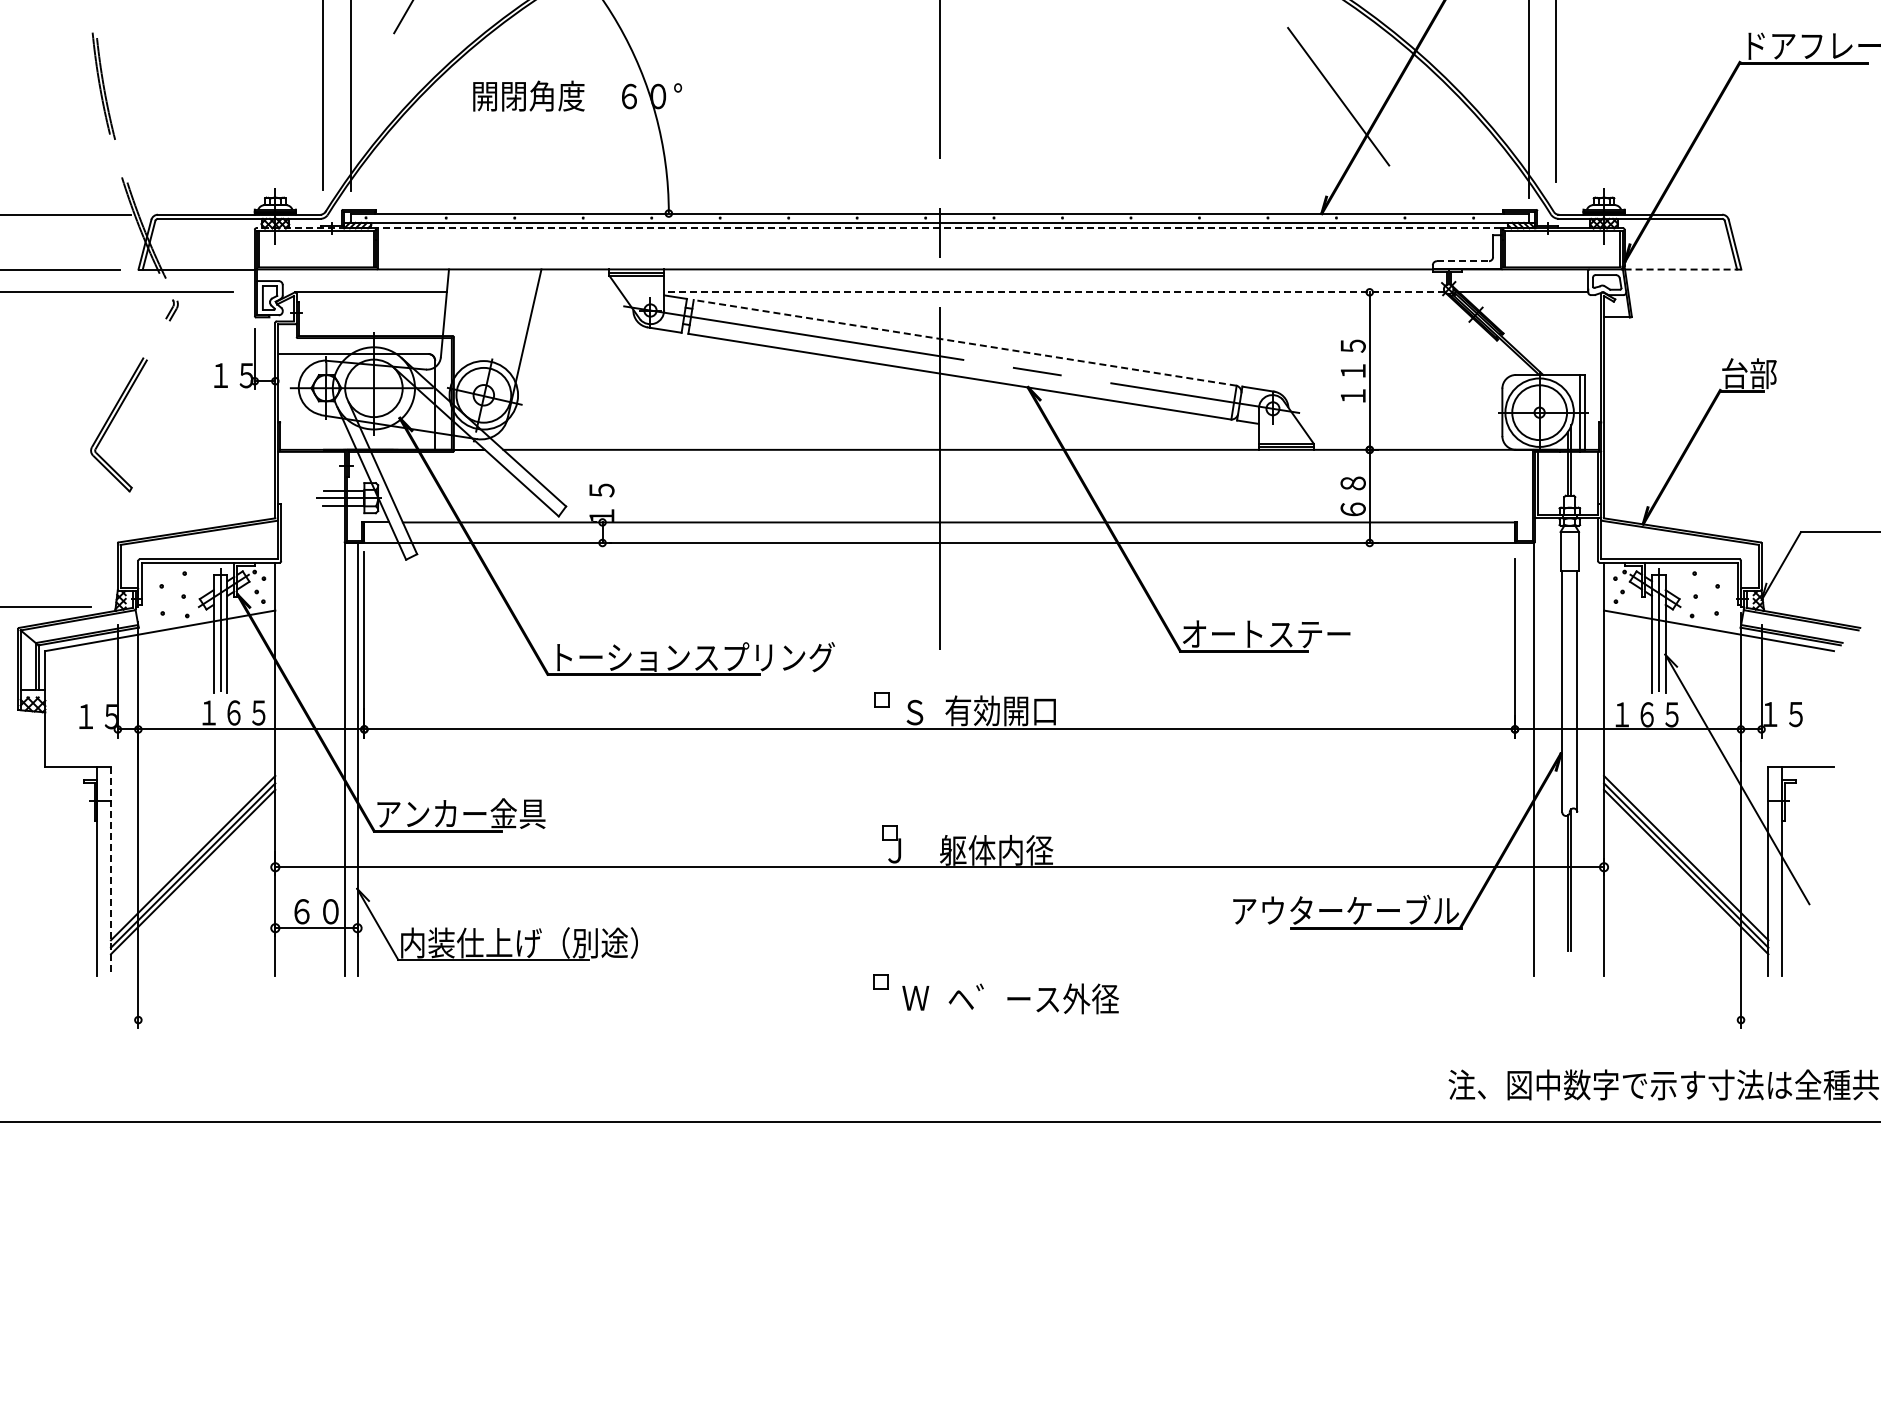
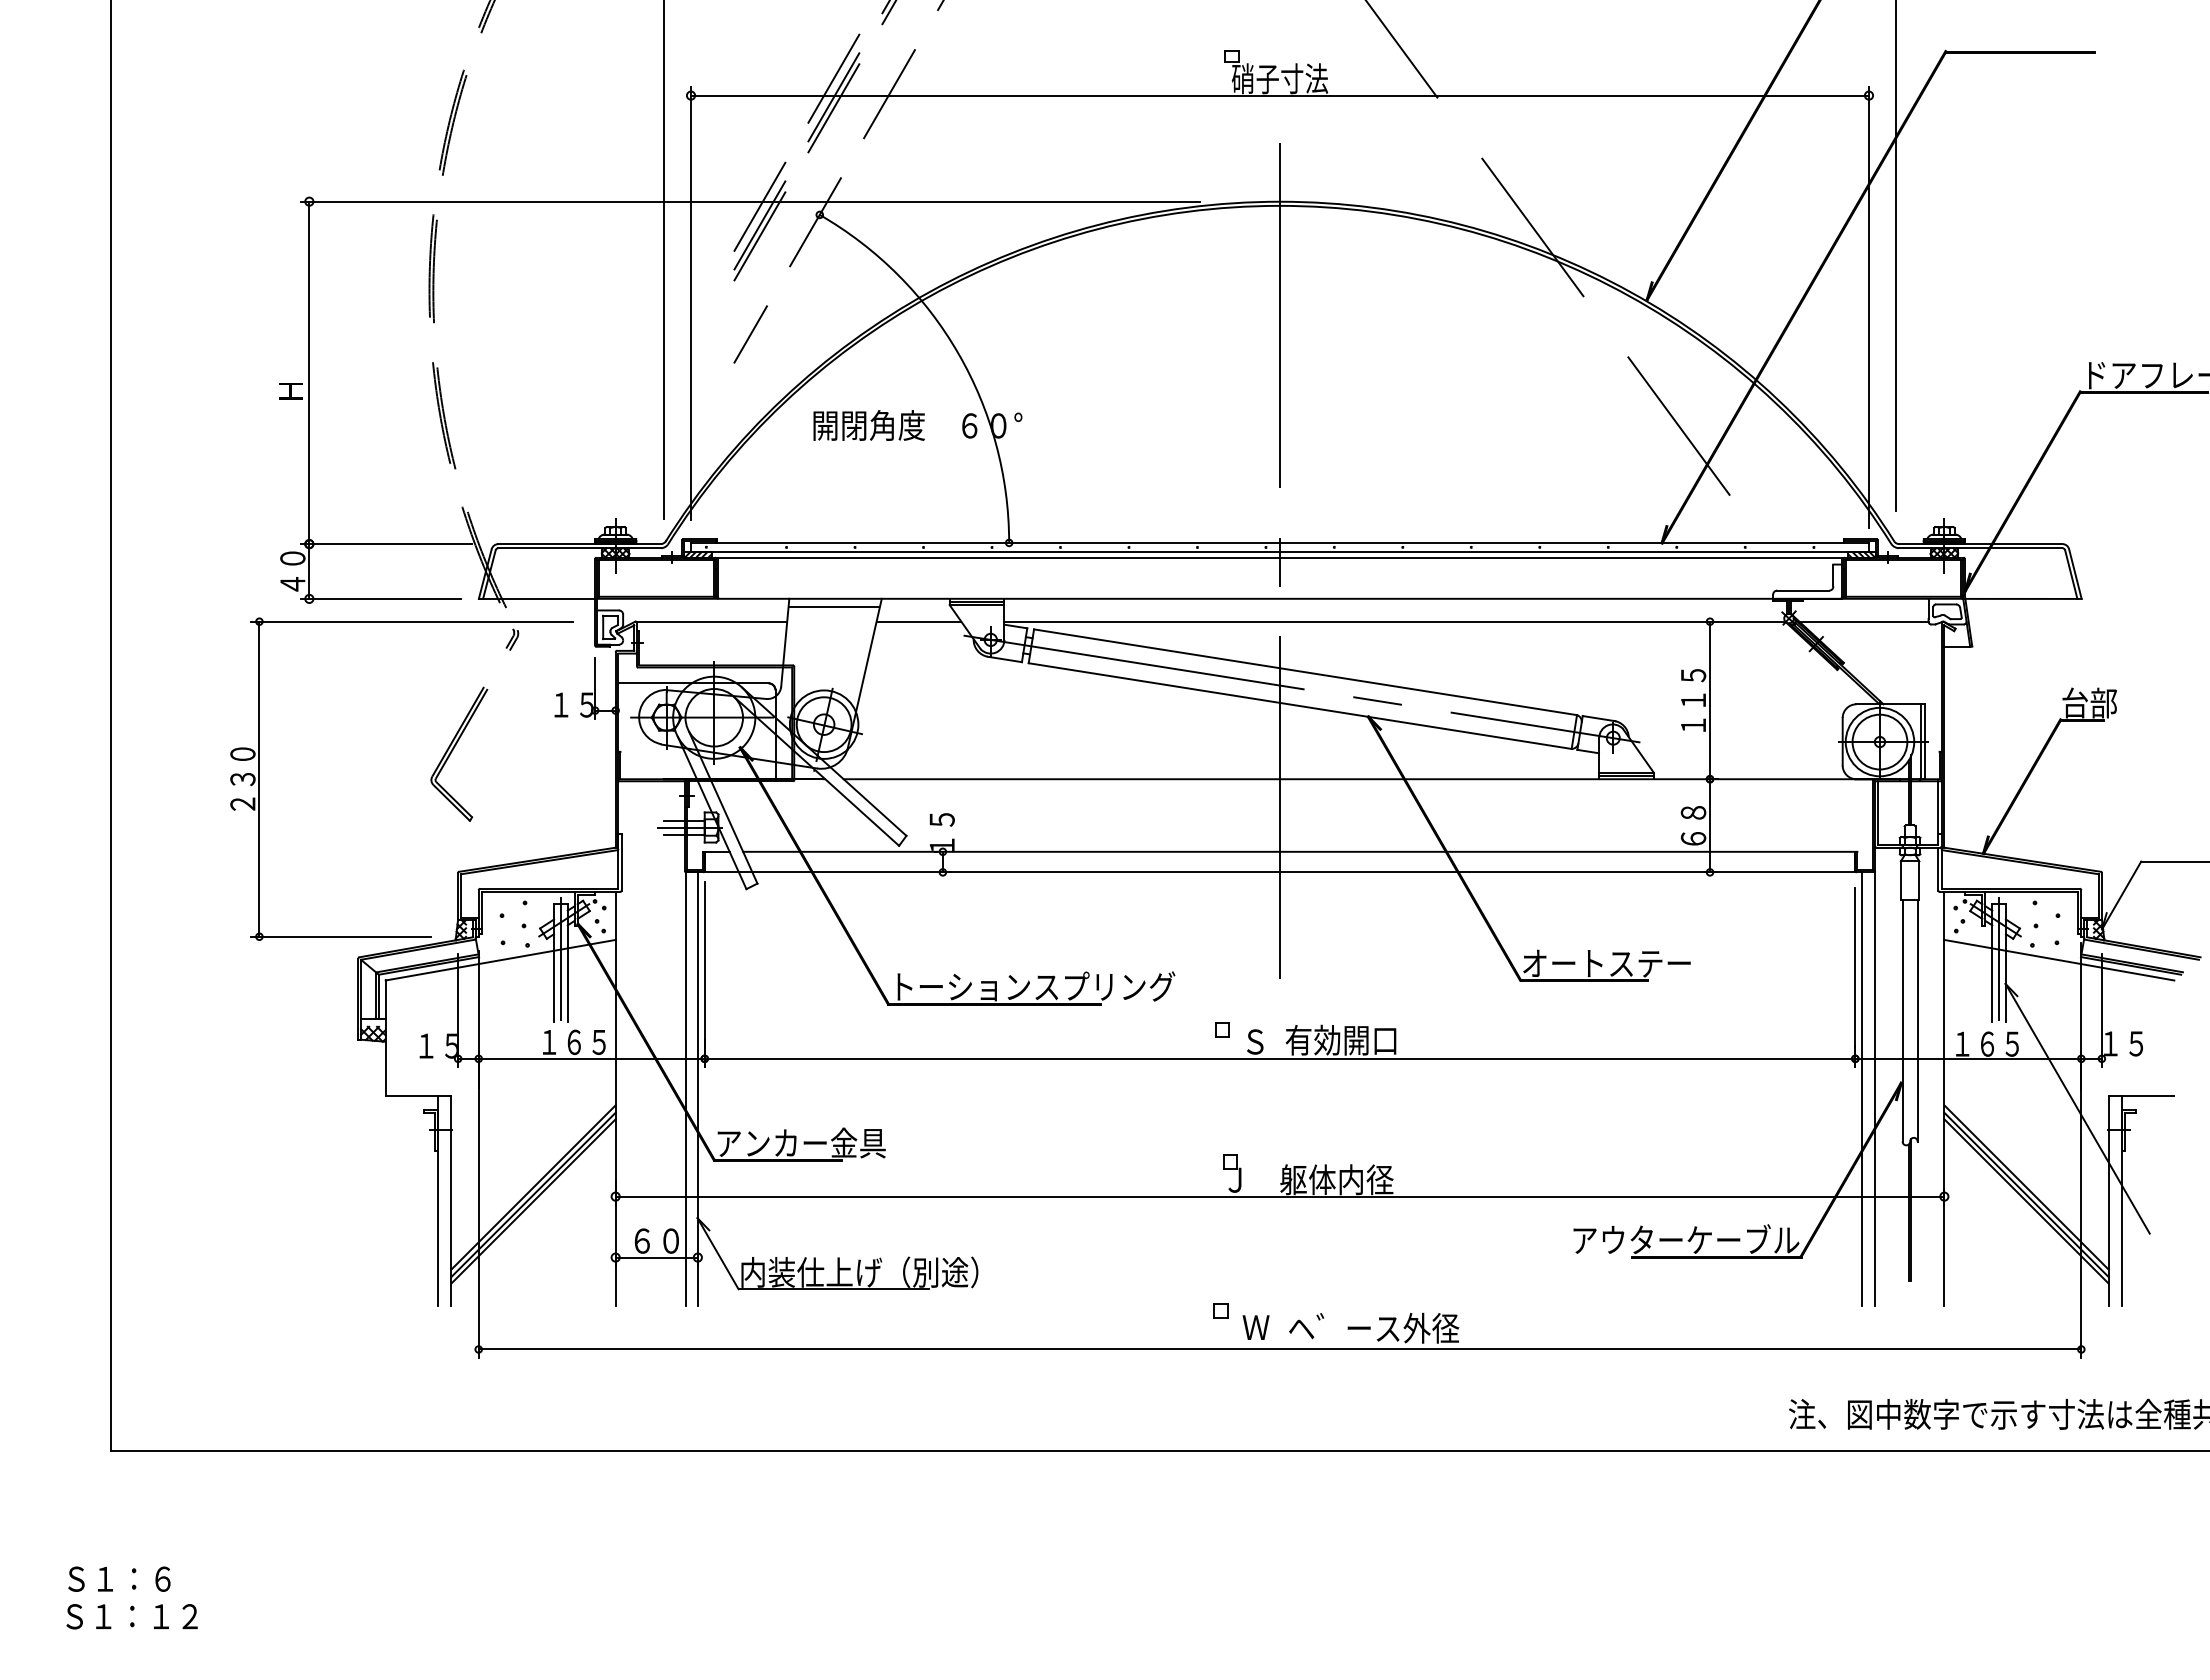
line: (879, 228) -> (1219, 557), dashed -> solid
line: (1463, 261) -> (1803, 590), dashed -> solid
line: (1683, 269) -> (2023, 598), dashed -> solid
line: (493, 278) -> (833, 607), added
line: (578, 292) -> (918, 621), added
line: (1054, 292) -> (1394, 621), dashed -> solid
line: (965, 343) -> (1305, 672), dashed -> solid
line: (1522, 759) -> (1862, 1088), added
line: (111, 871) -> (451, 1200), dashed -> solid
line: (939, 1020) -> (1279, 1349), added

